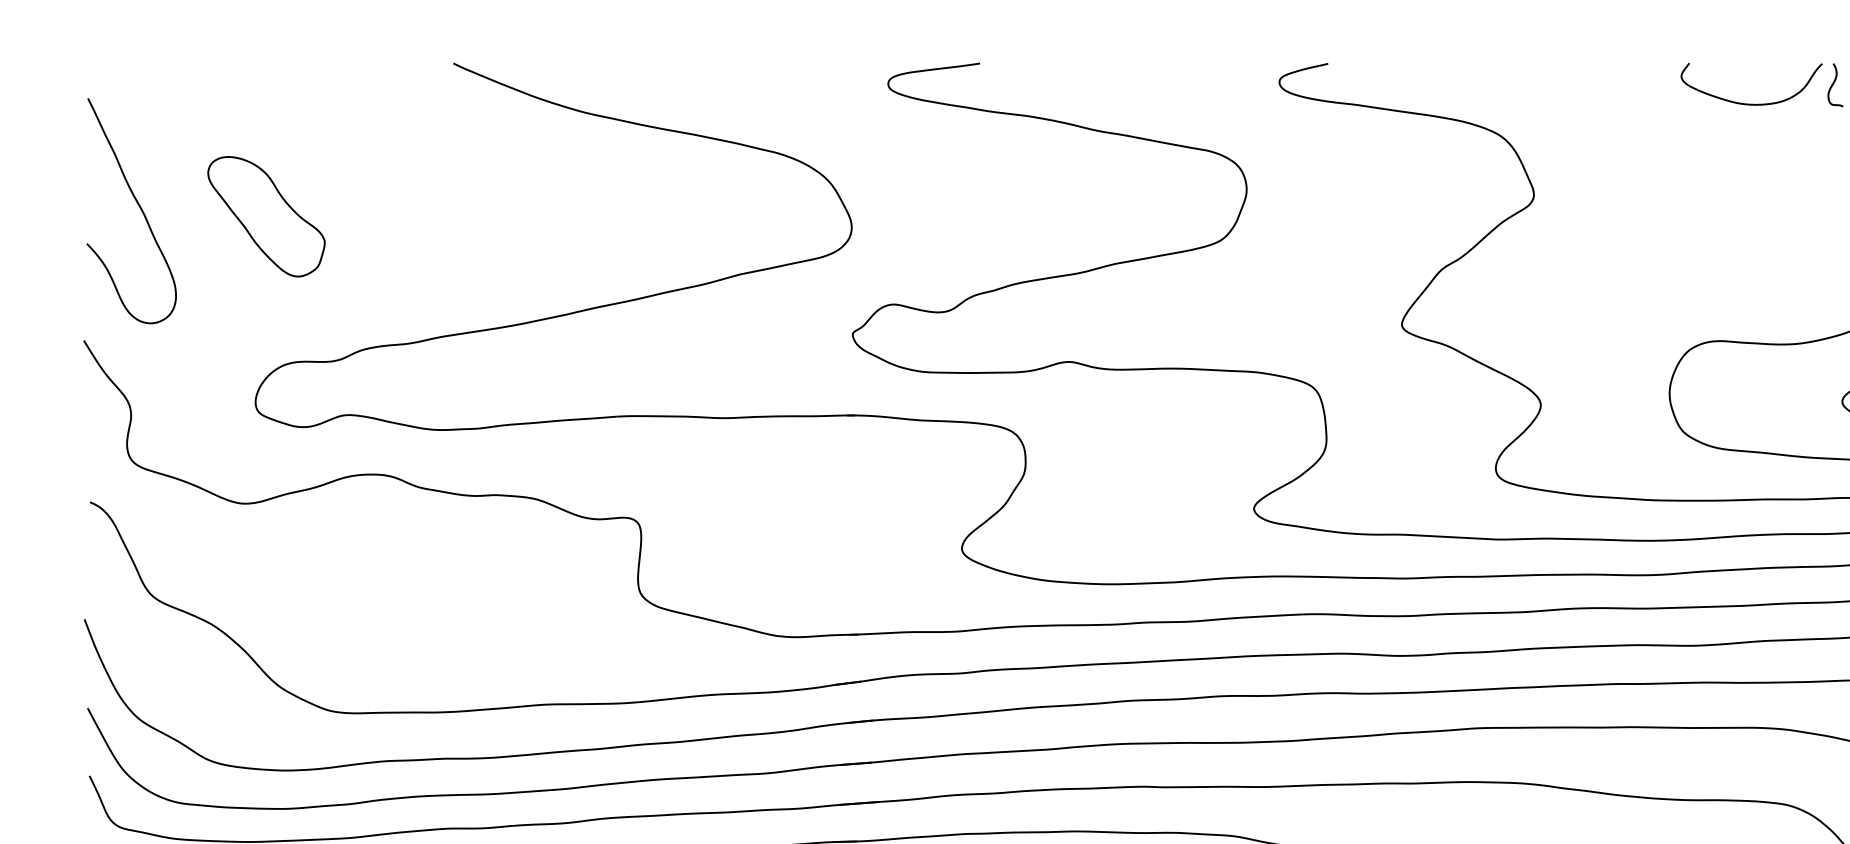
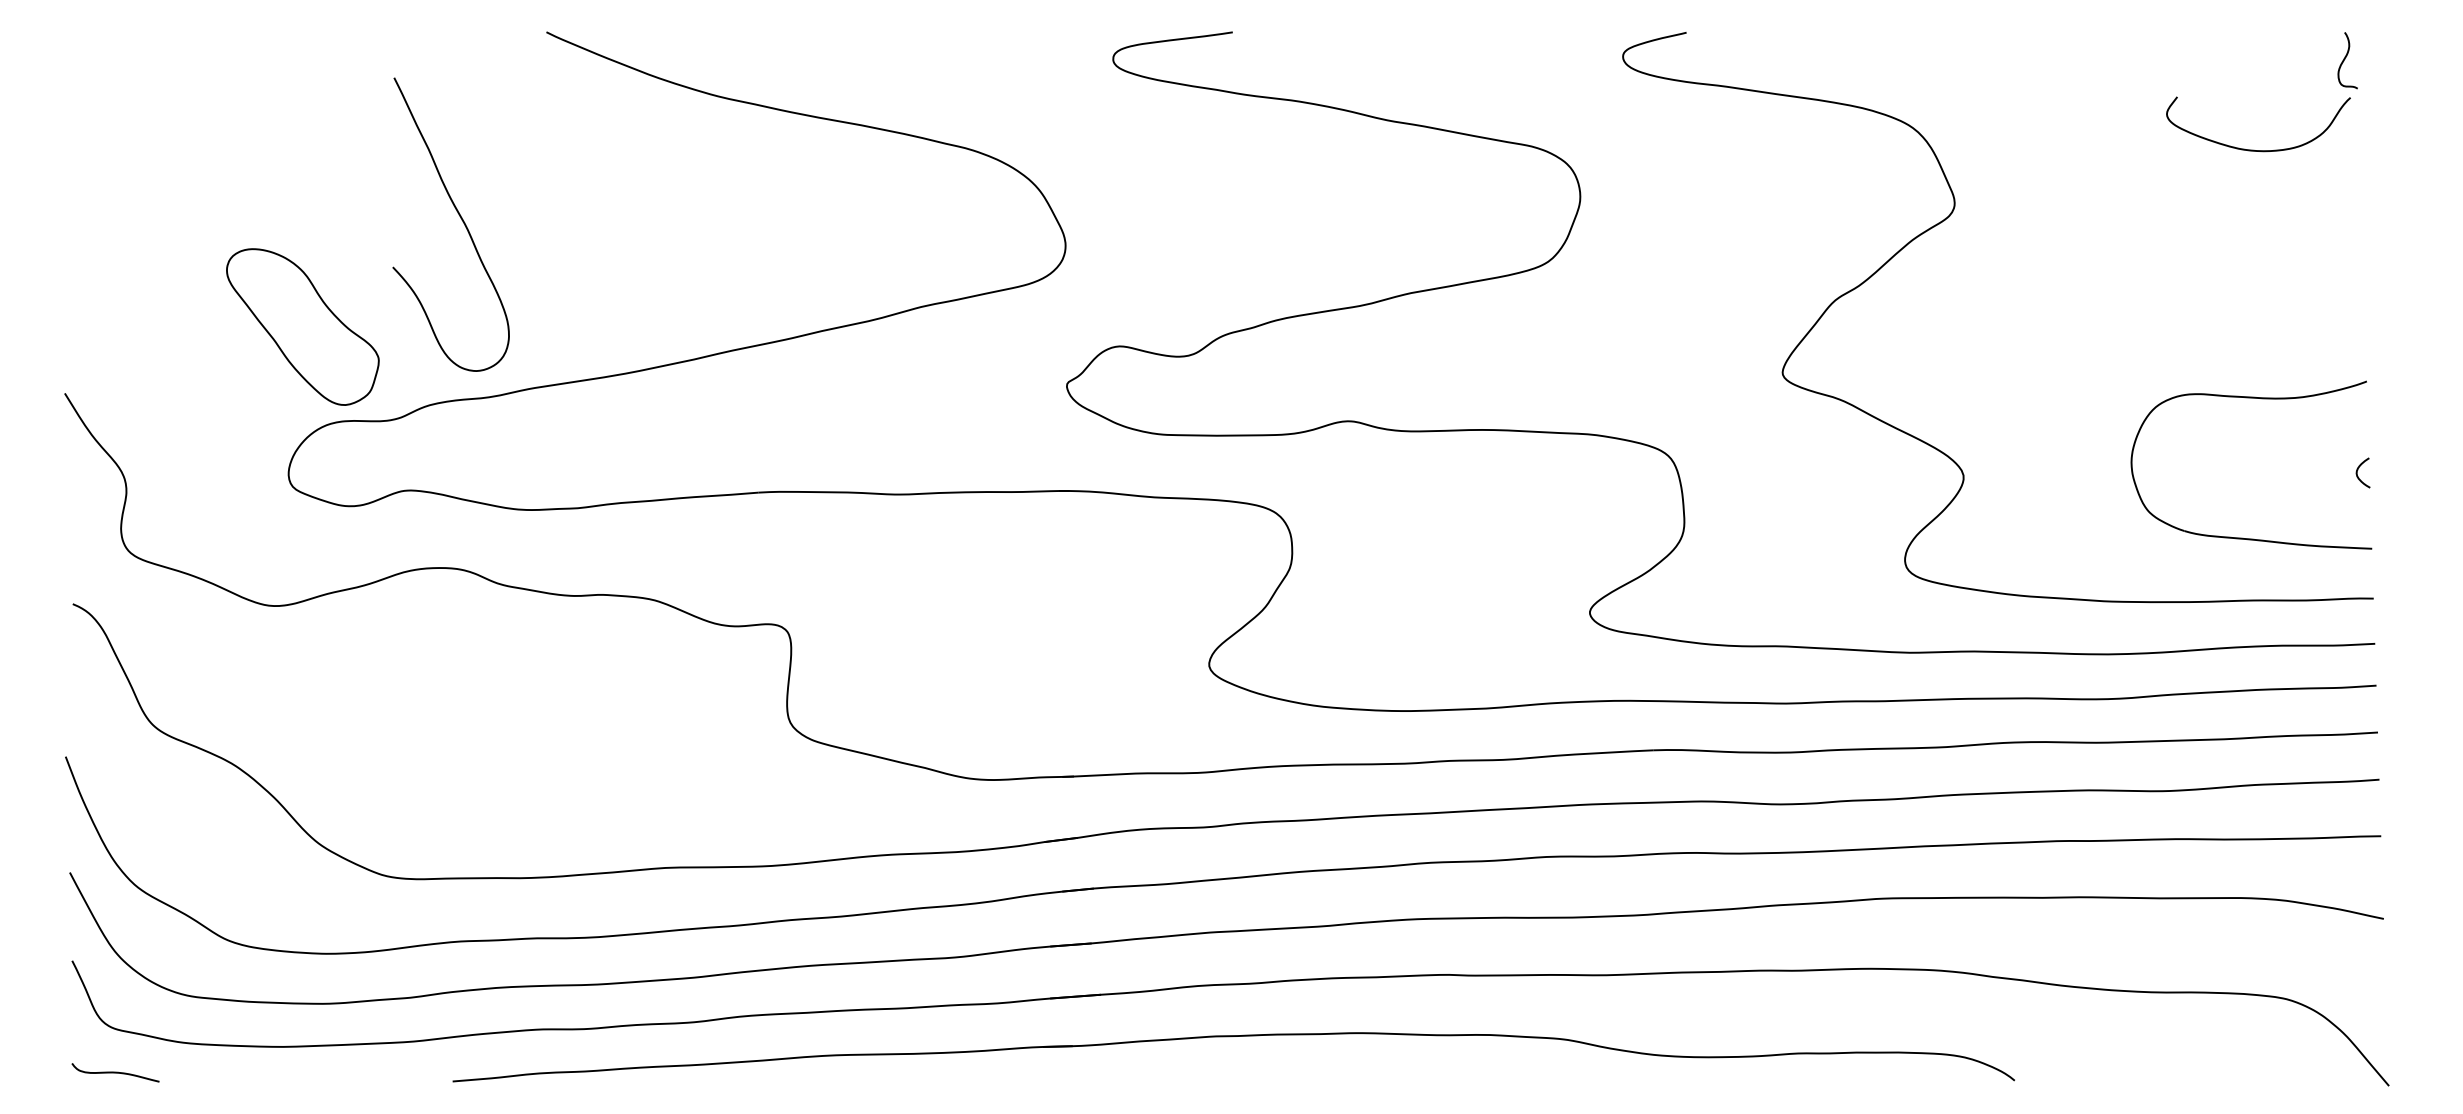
curve: (1748, 103) -> (2254, 149), moved
curve: (138, 206) -> (460, 218), moved
part: (266, 216) -> (302, 326), moved

